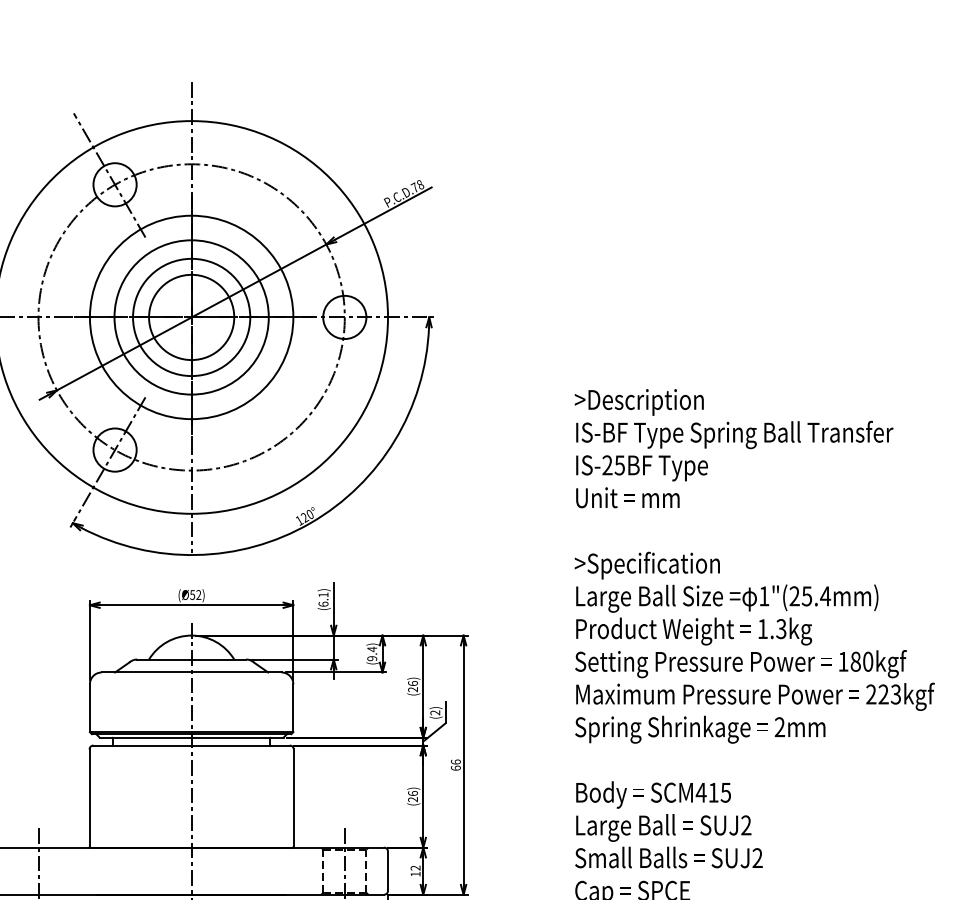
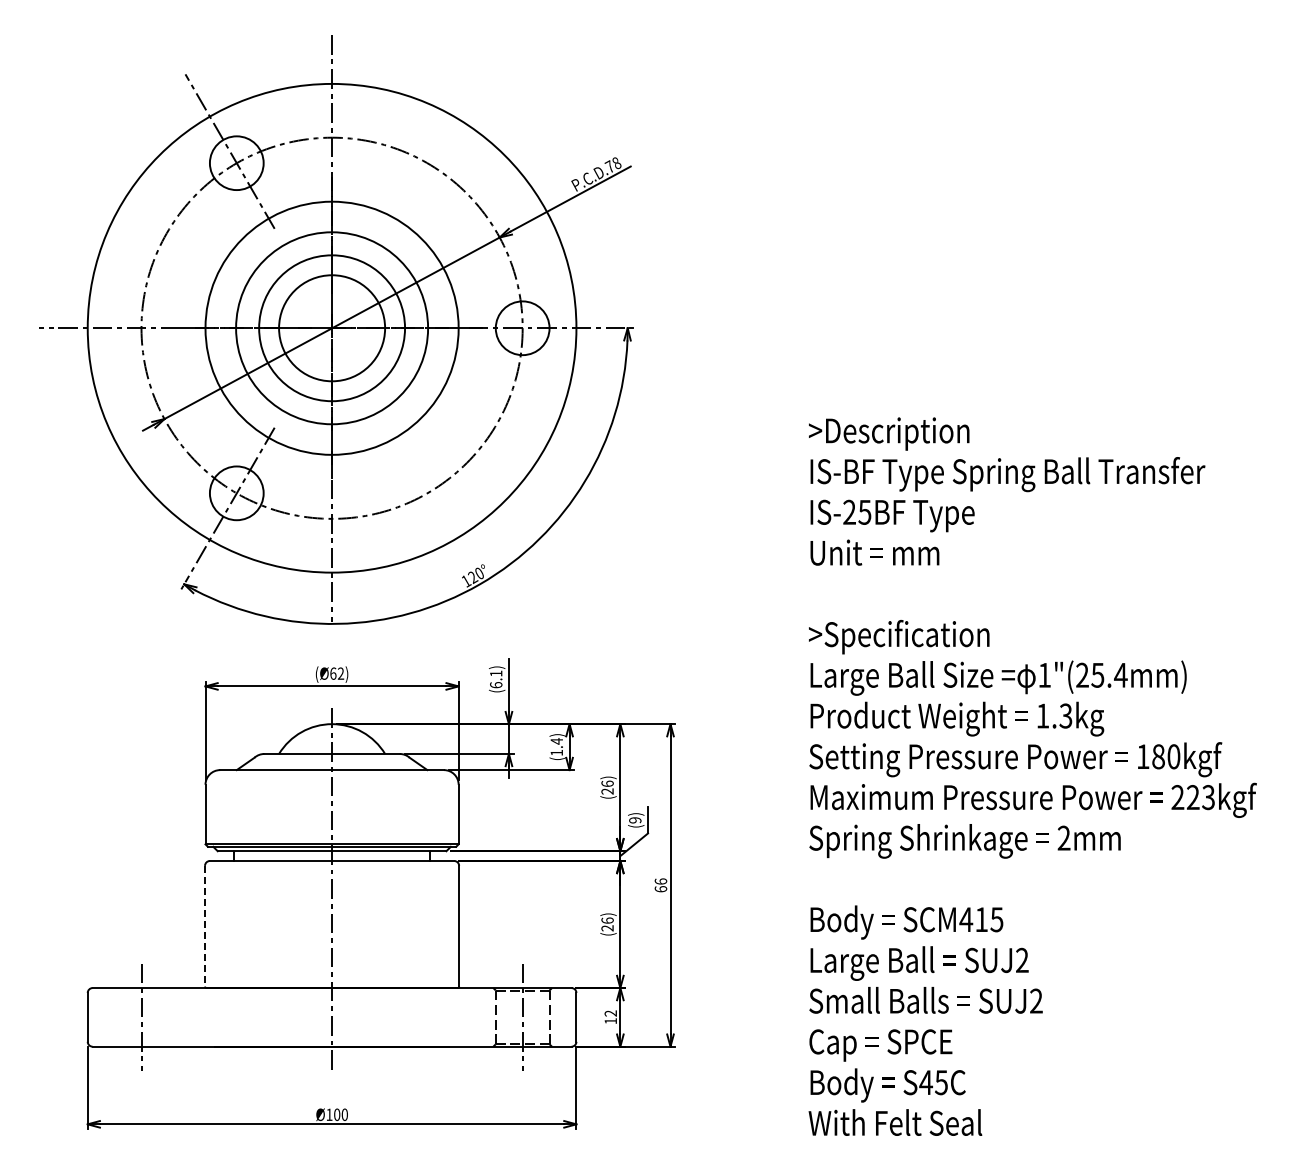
text: (192, 594) -> (333, 673), (Ø52) -> (Ø62)
text: (371, 658) -> (556, 752), (9.4) -> (1.4)
text: (435, 712) -> (635, 820), (2) -> (9)
line: (89, 798) -> (205, 926), solid -> dashed

